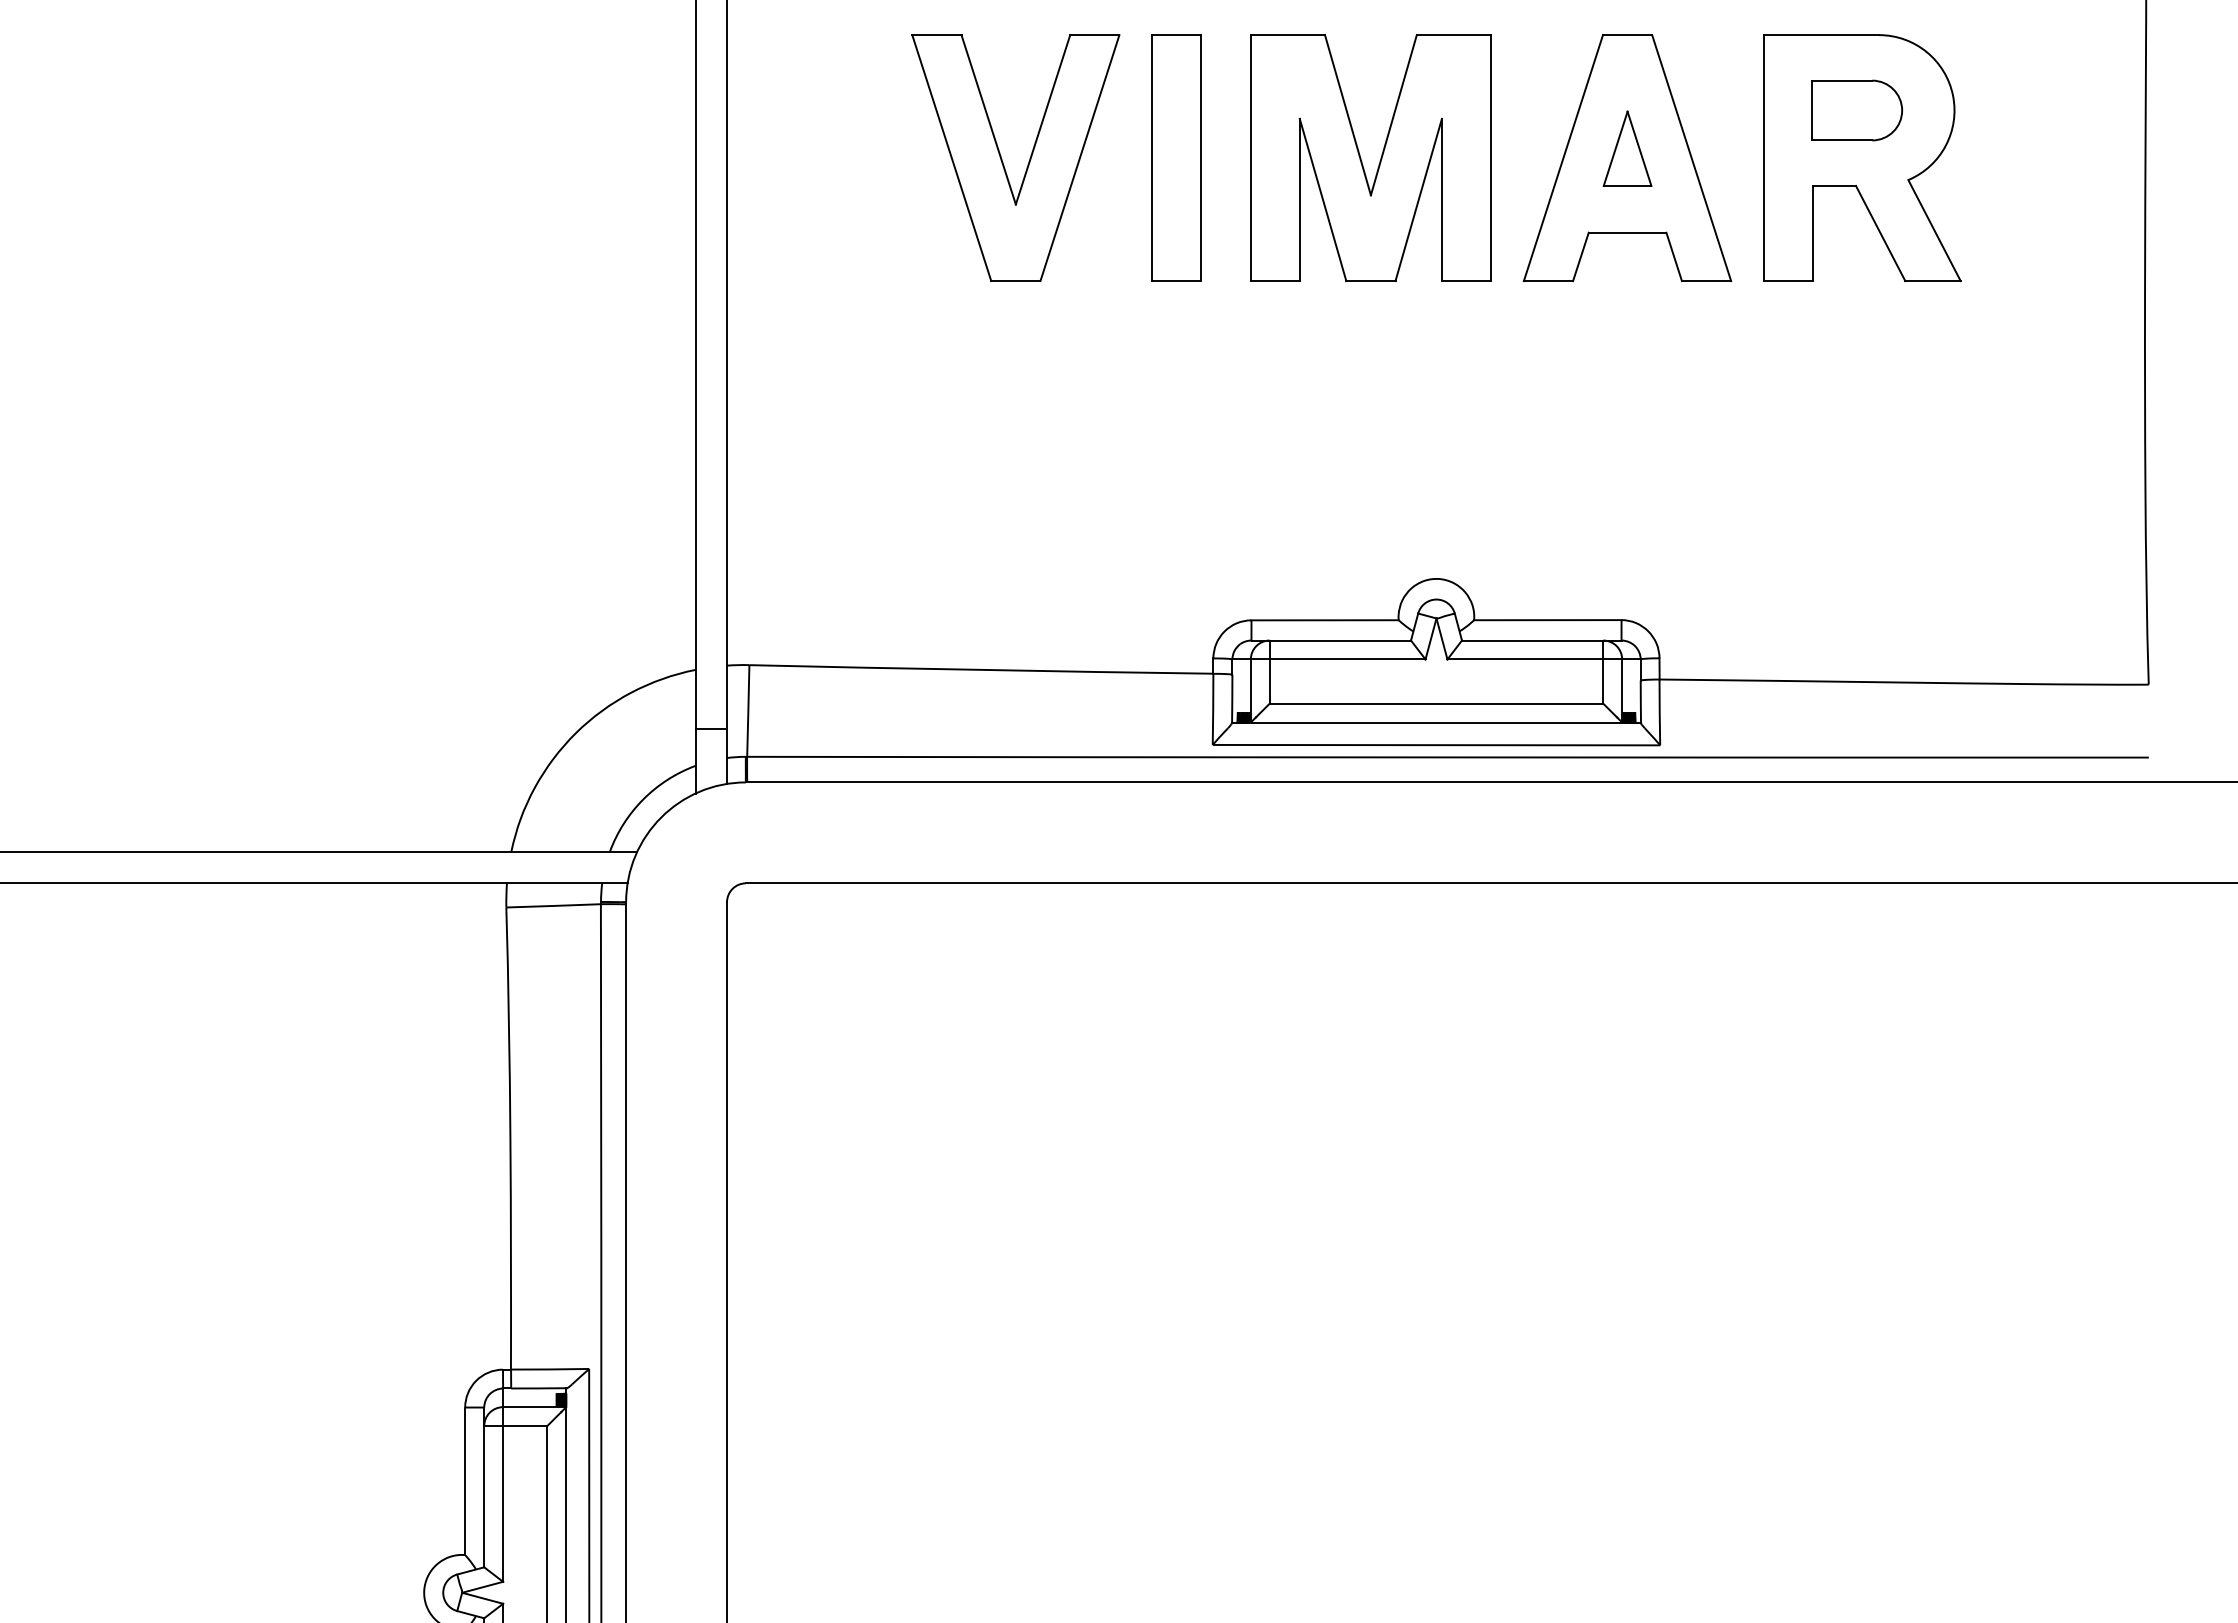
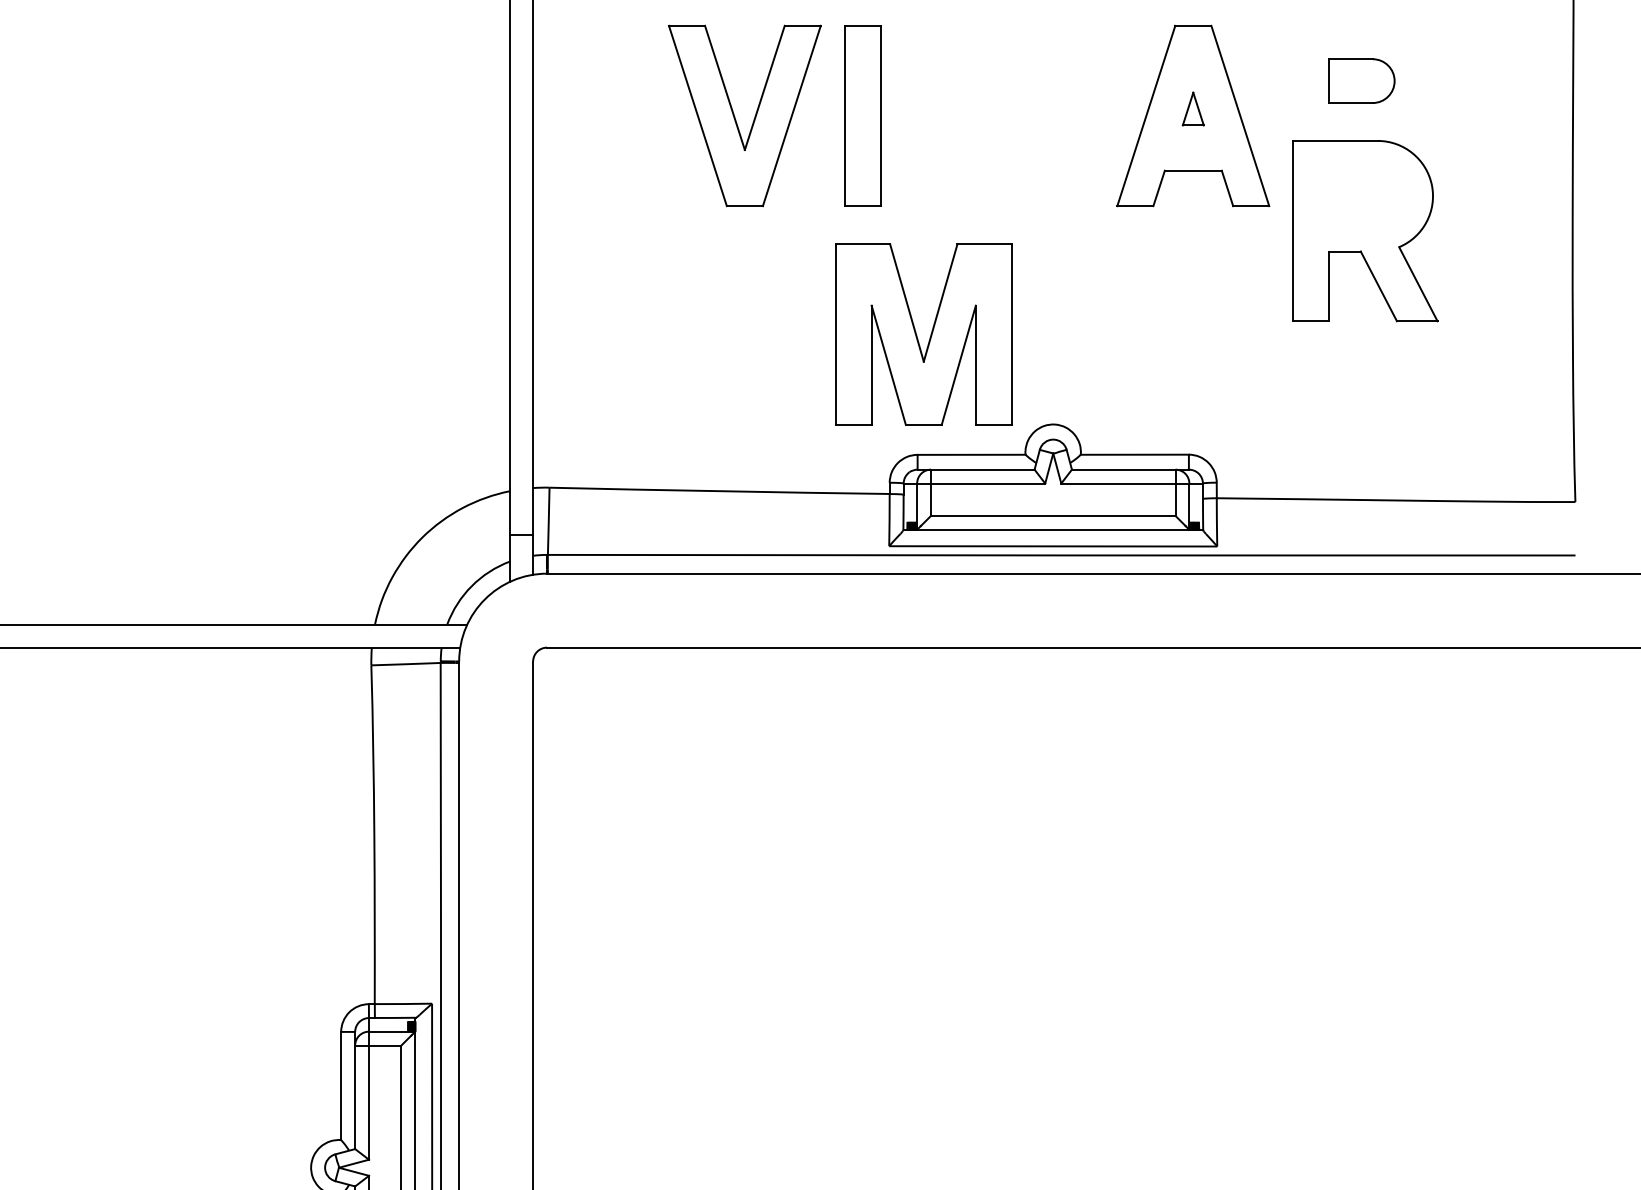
part: (1627, 148) -> (1193, 108), size x0.6
part: (1862, 158) -> (1365, 231), moved
part: (1362, 161) -> (917, 336), moved

